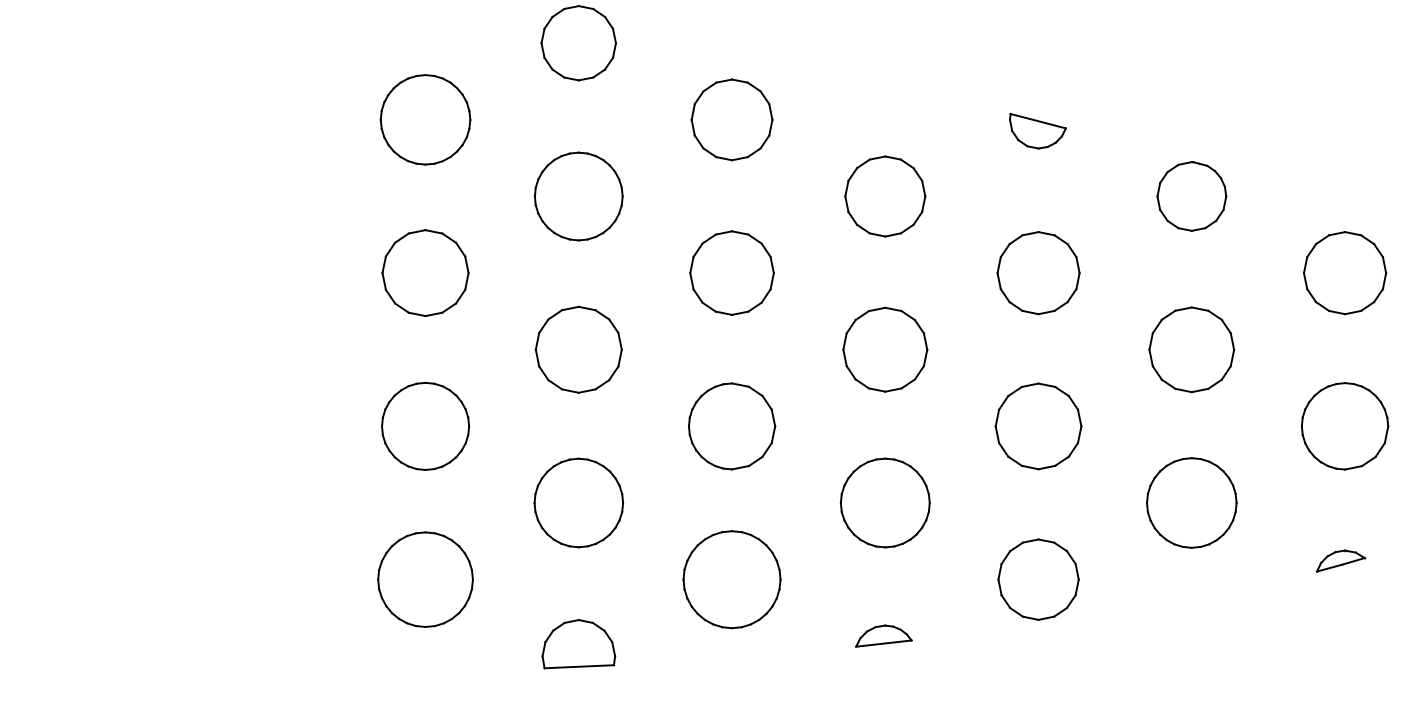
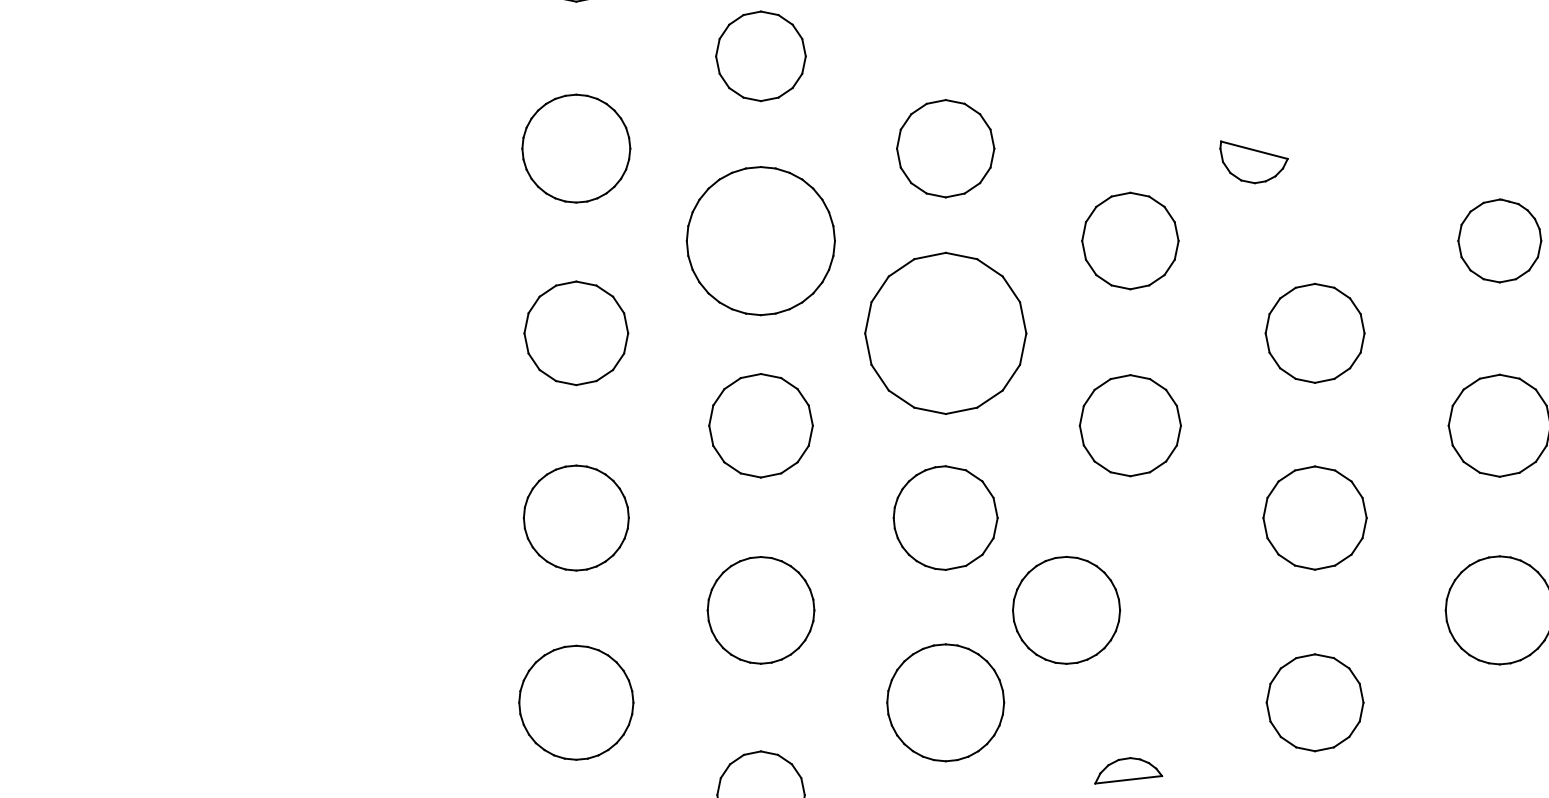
part: (1037, 131) -> (1253, 162), moved
part: (578, 196) -> (760, 241), size x1.4
part: (731, 272) -> (945, 332), size x1.6
part: (884, 502) -> (1065, 609), moved

